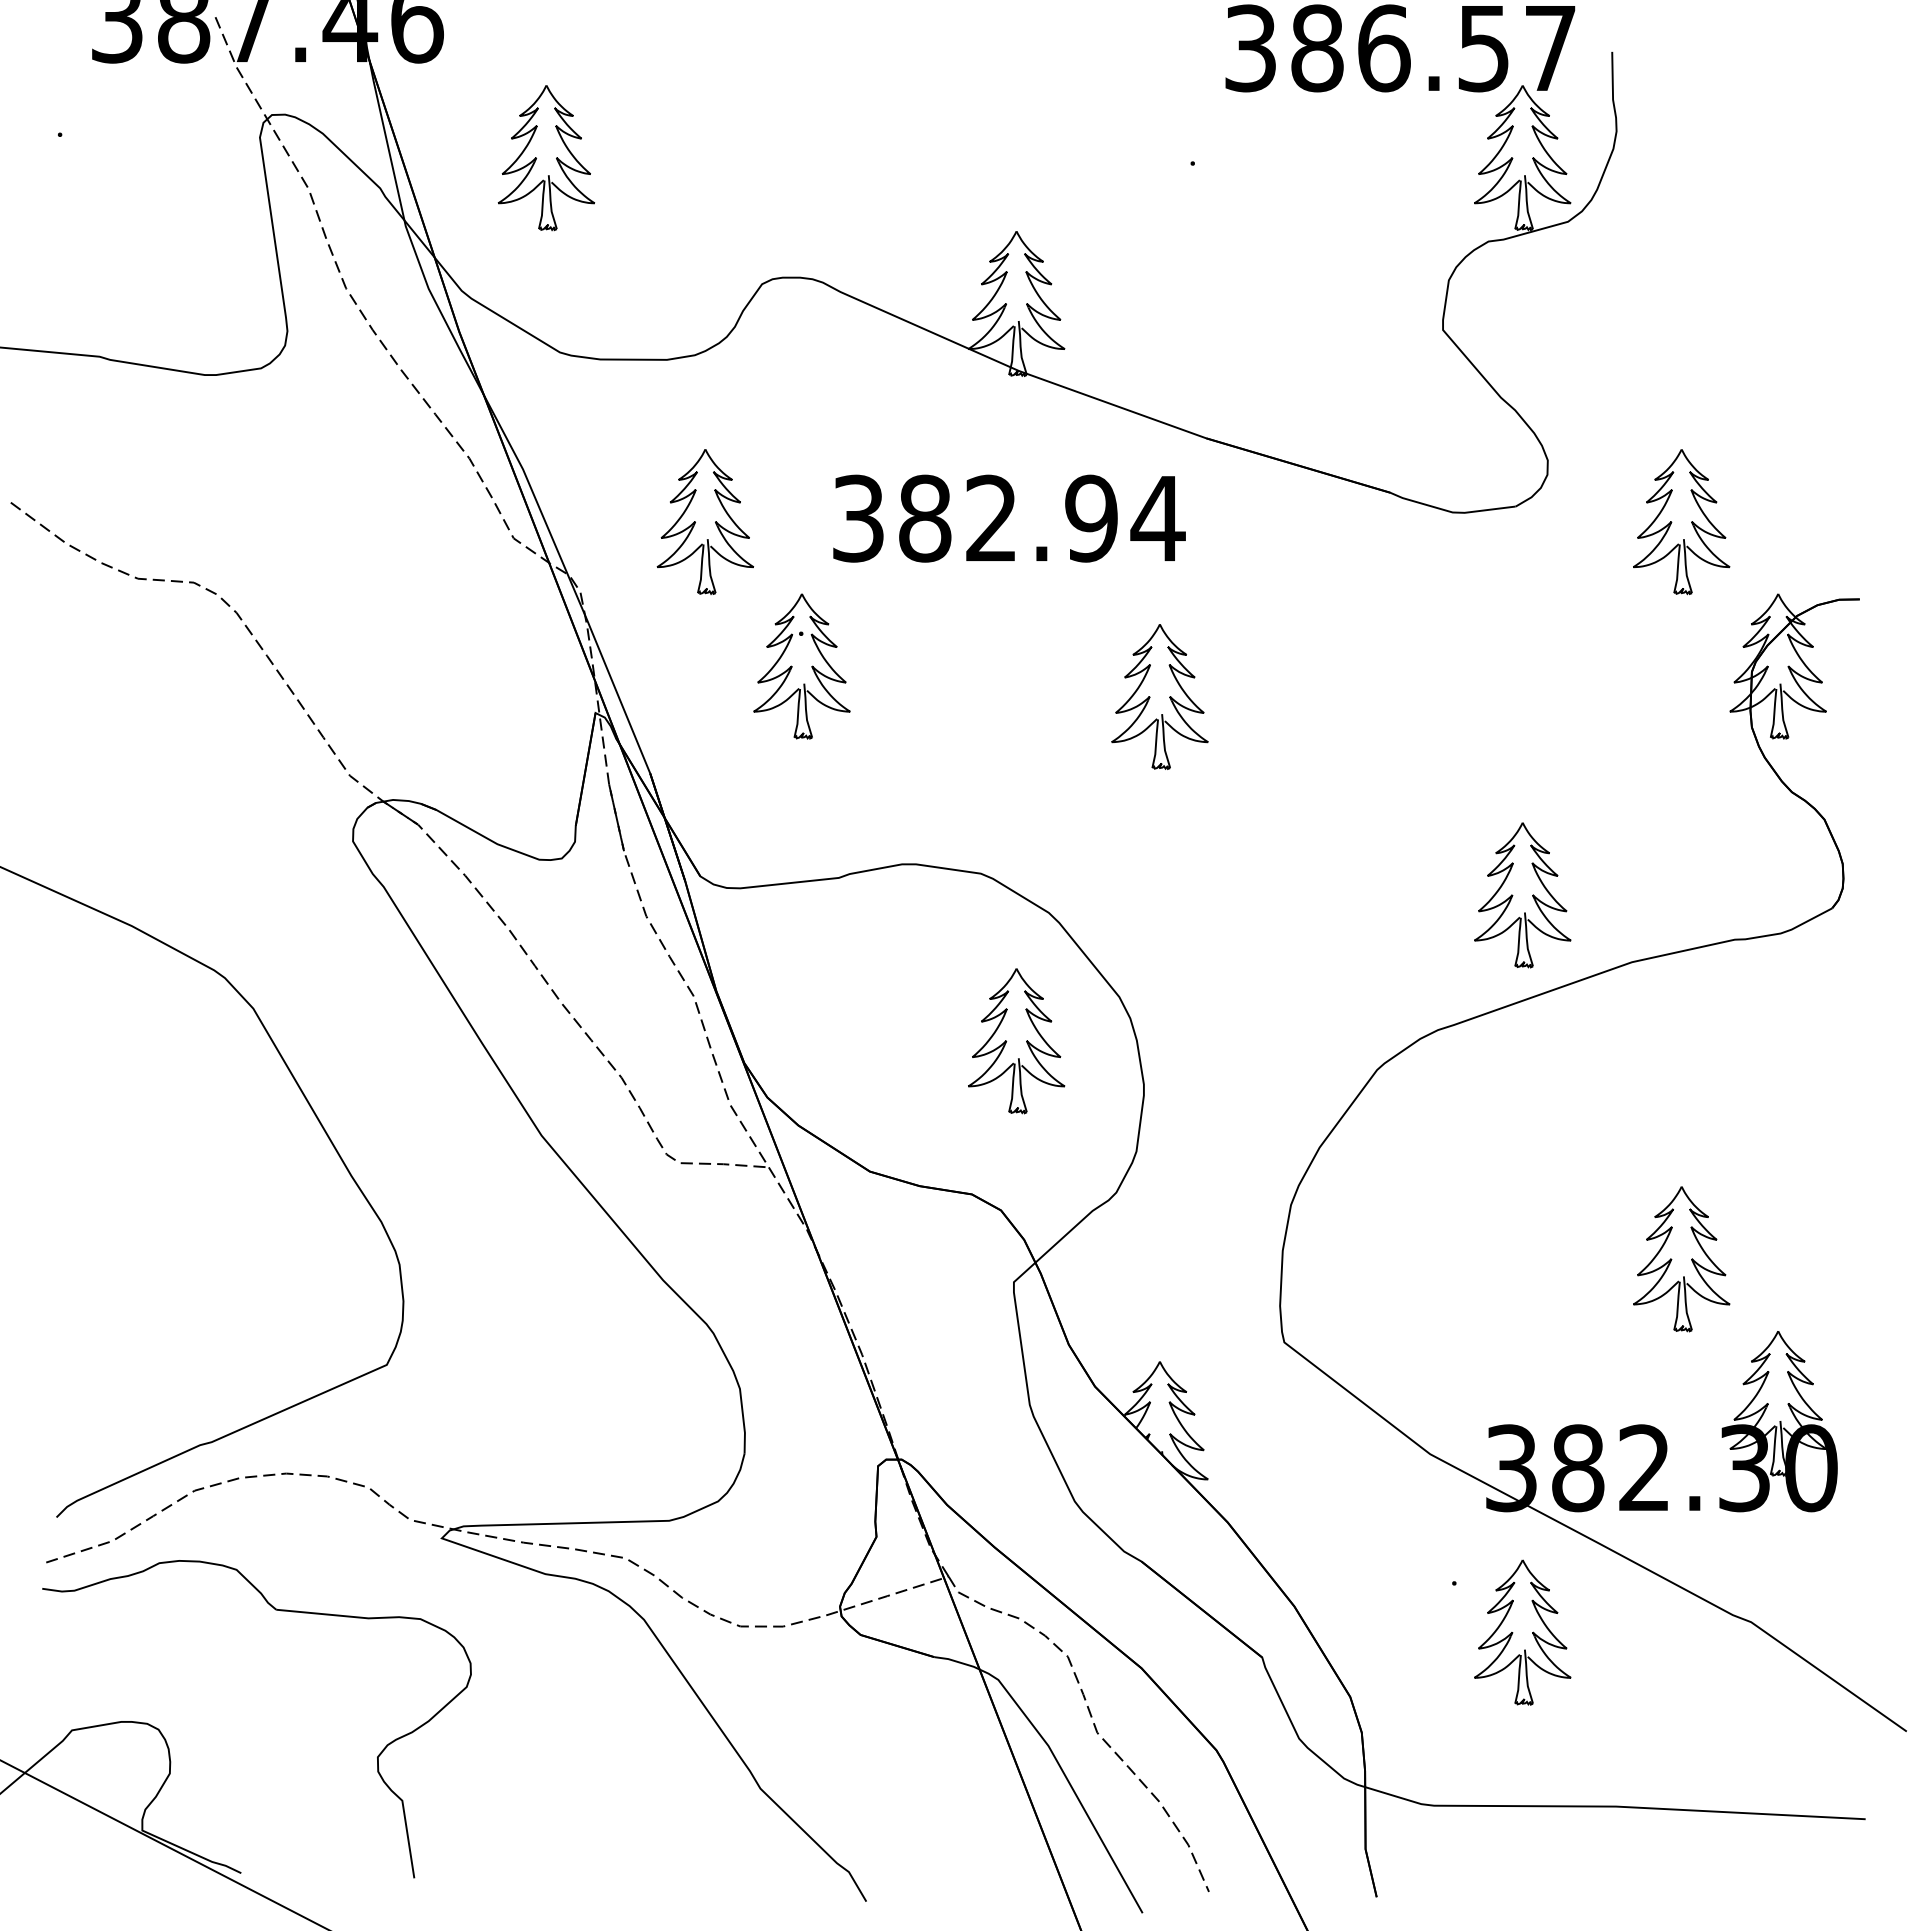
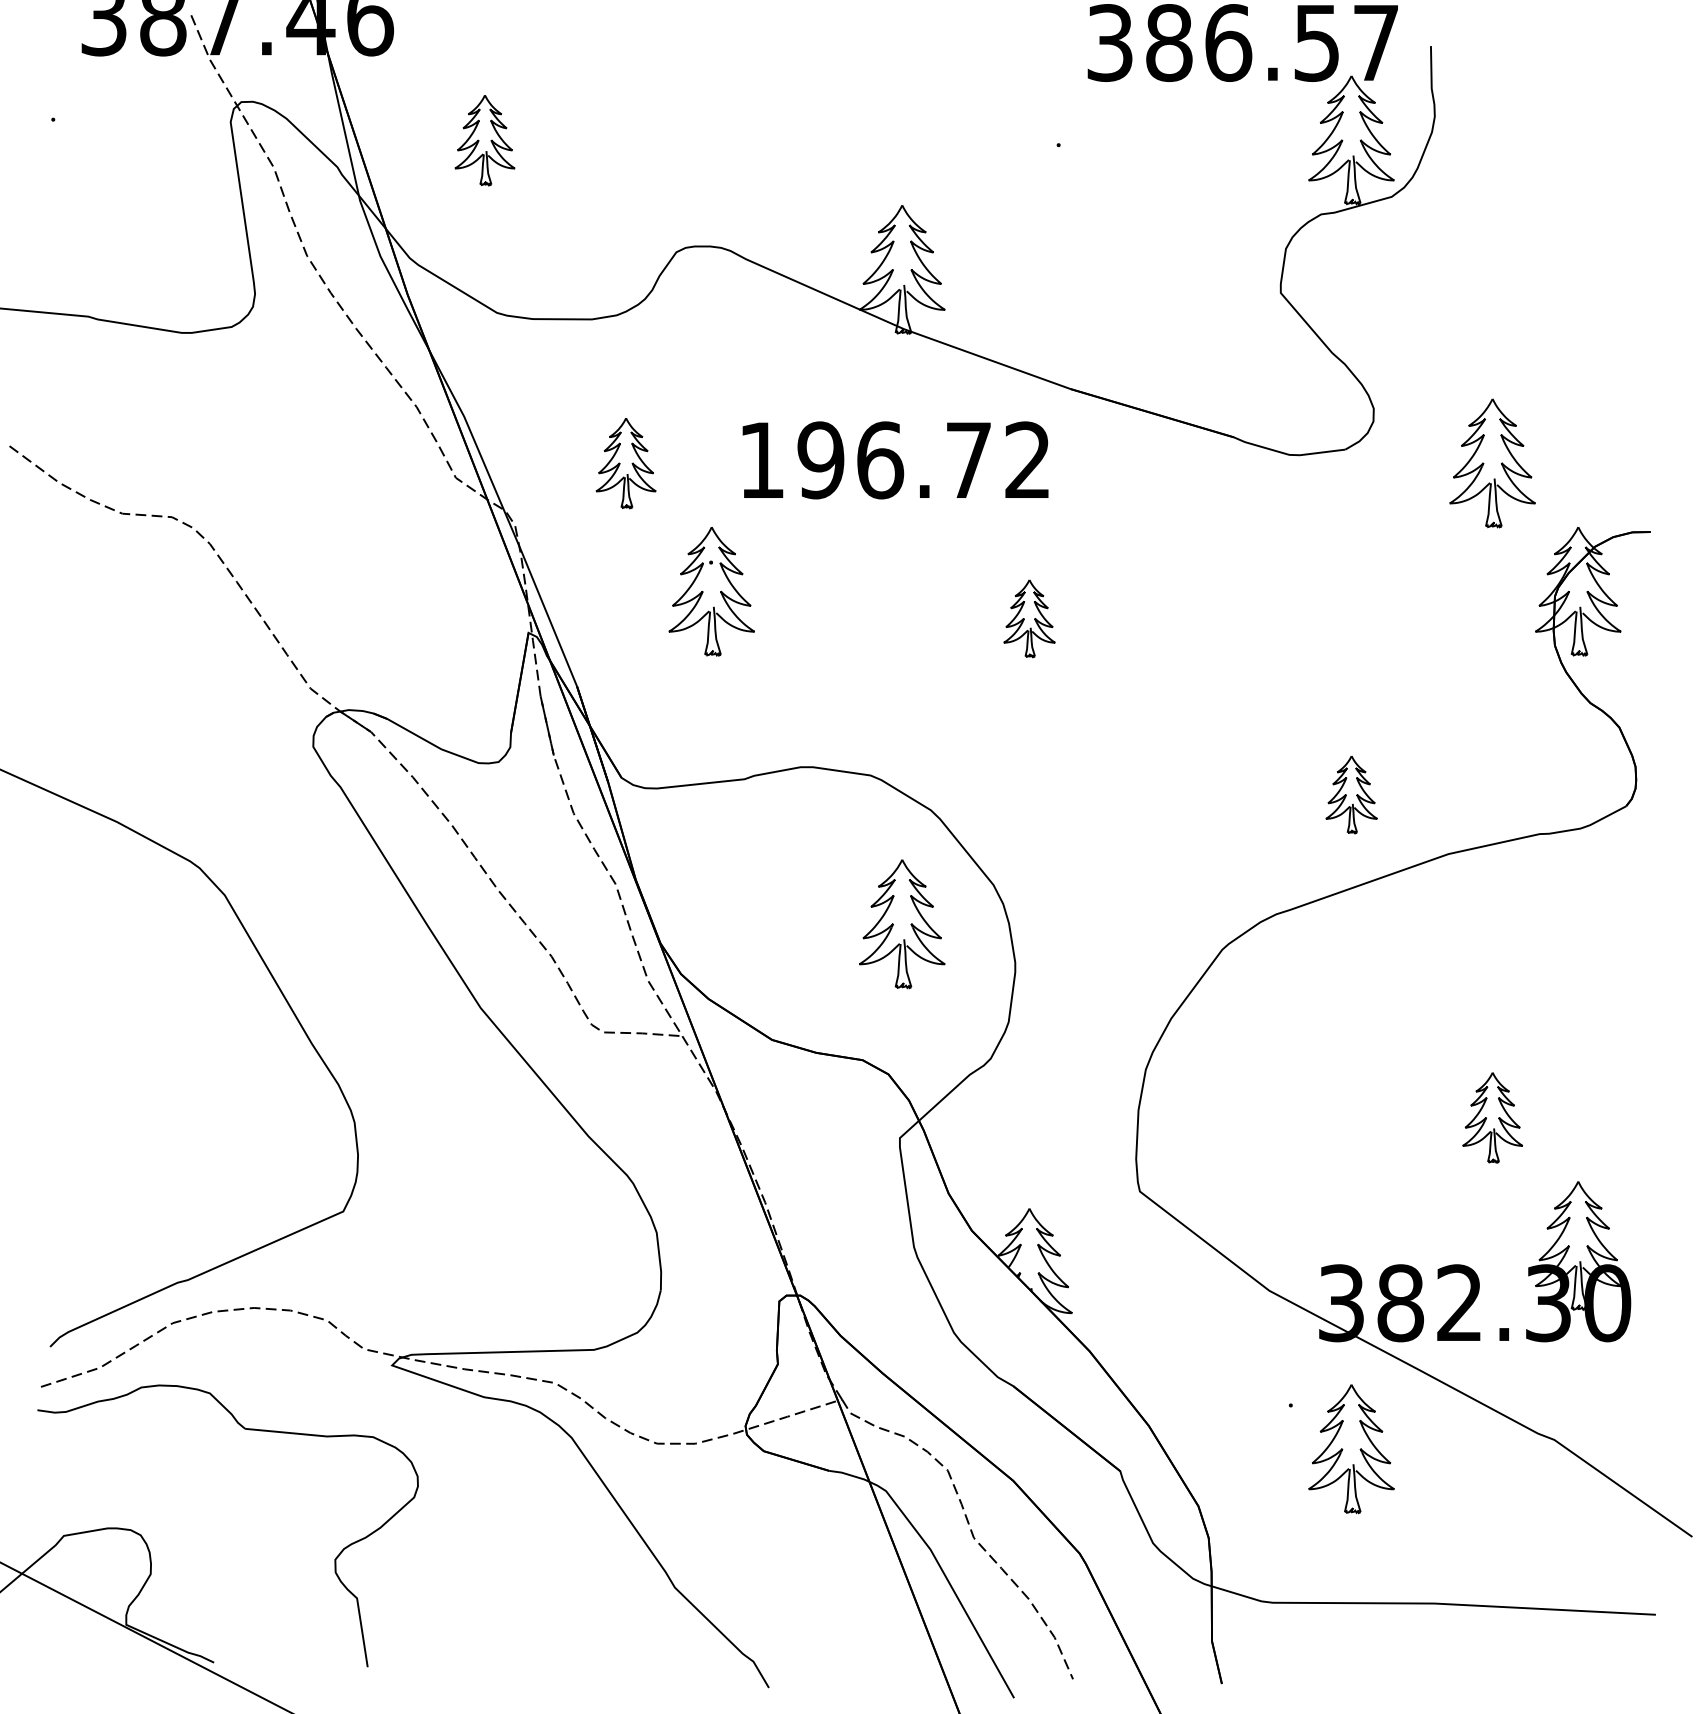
part: (546, 158) -> (485, 140), size x0.7
text: (1009, 518) -> (895, 460), 382.94 -> 196.72
part: (705, 521) -> (626, 462), size x0.7
part: (1159, 696) -> (1029, 618), size x0.6
part: (1522, 895) -> (1351, 794), size x0.6
part: (1681, 1259) -> (1492, 1117), size x0.7

